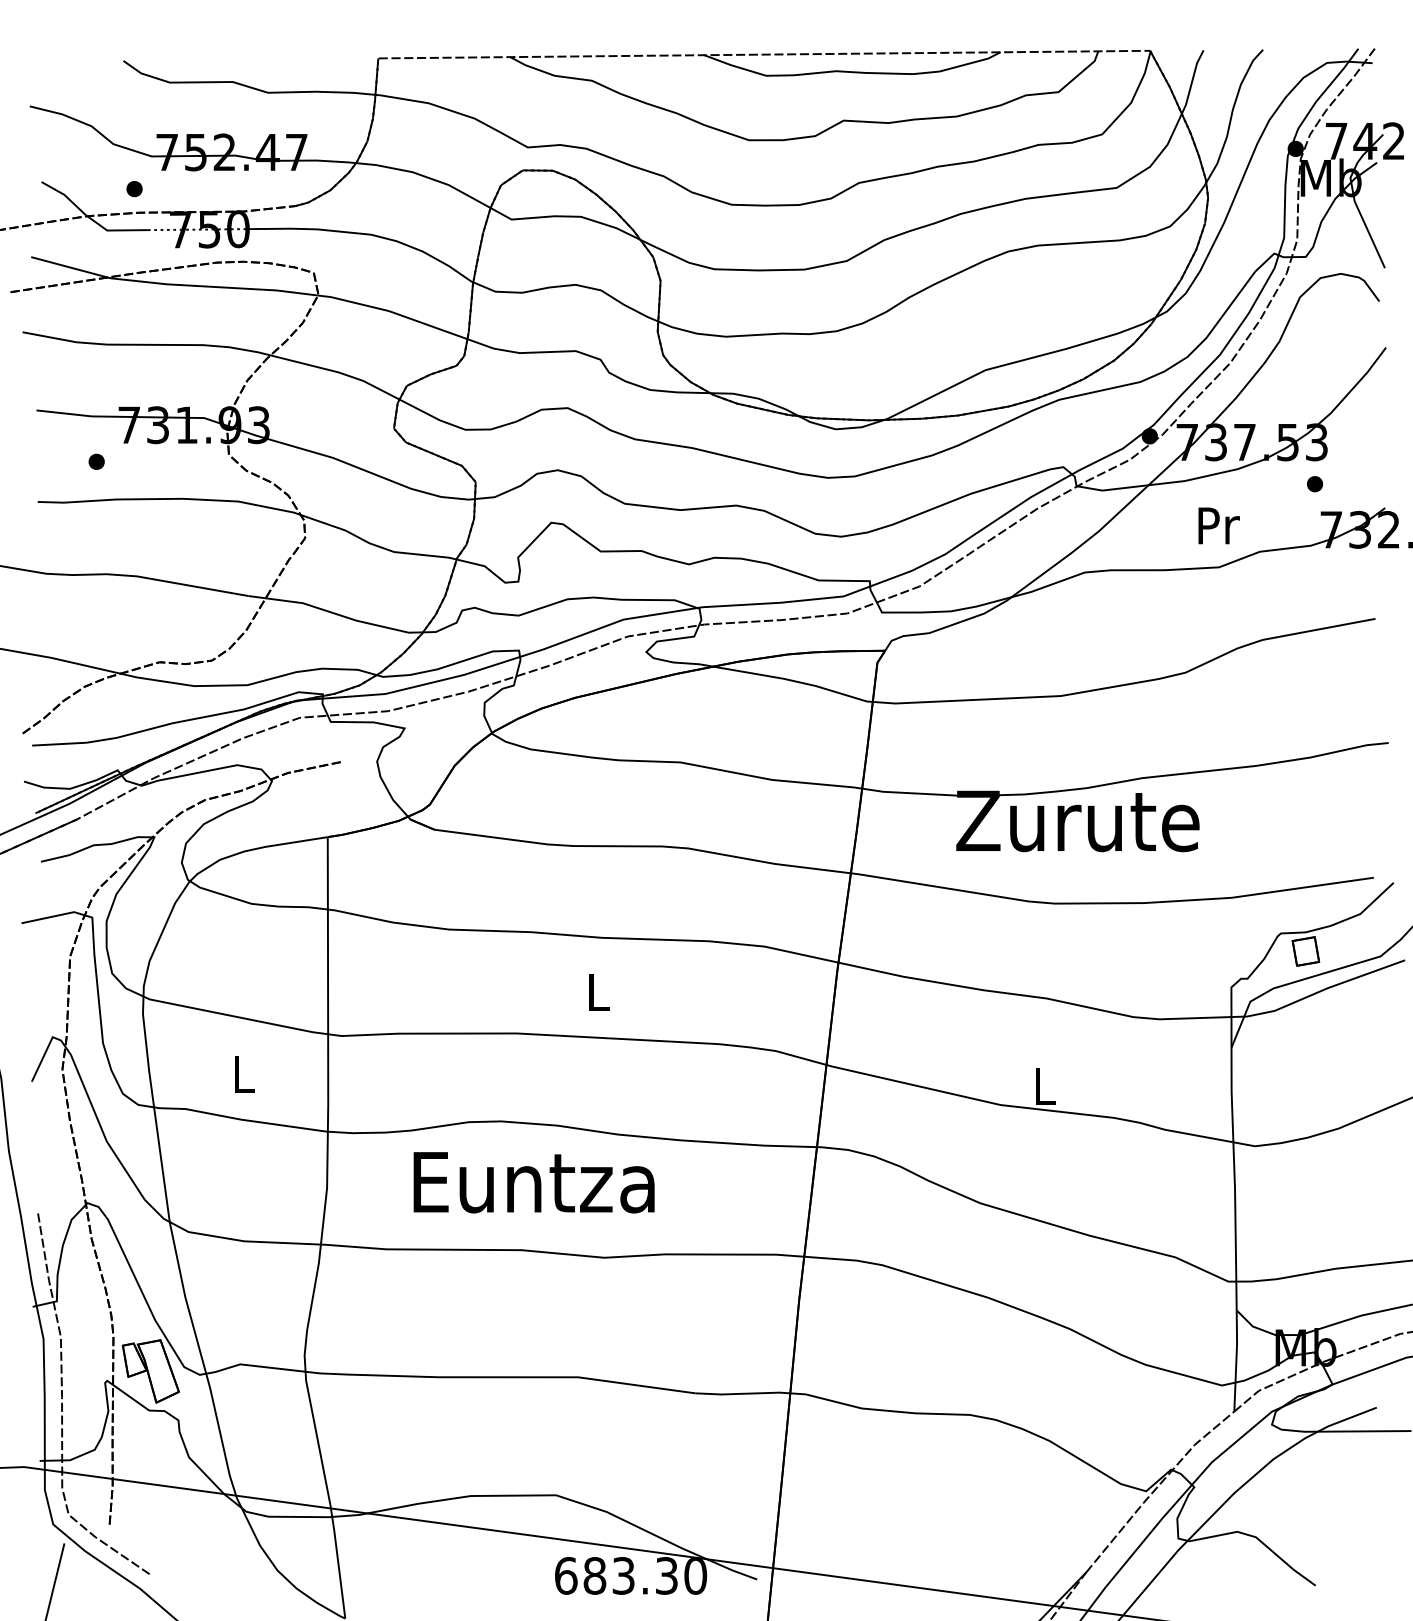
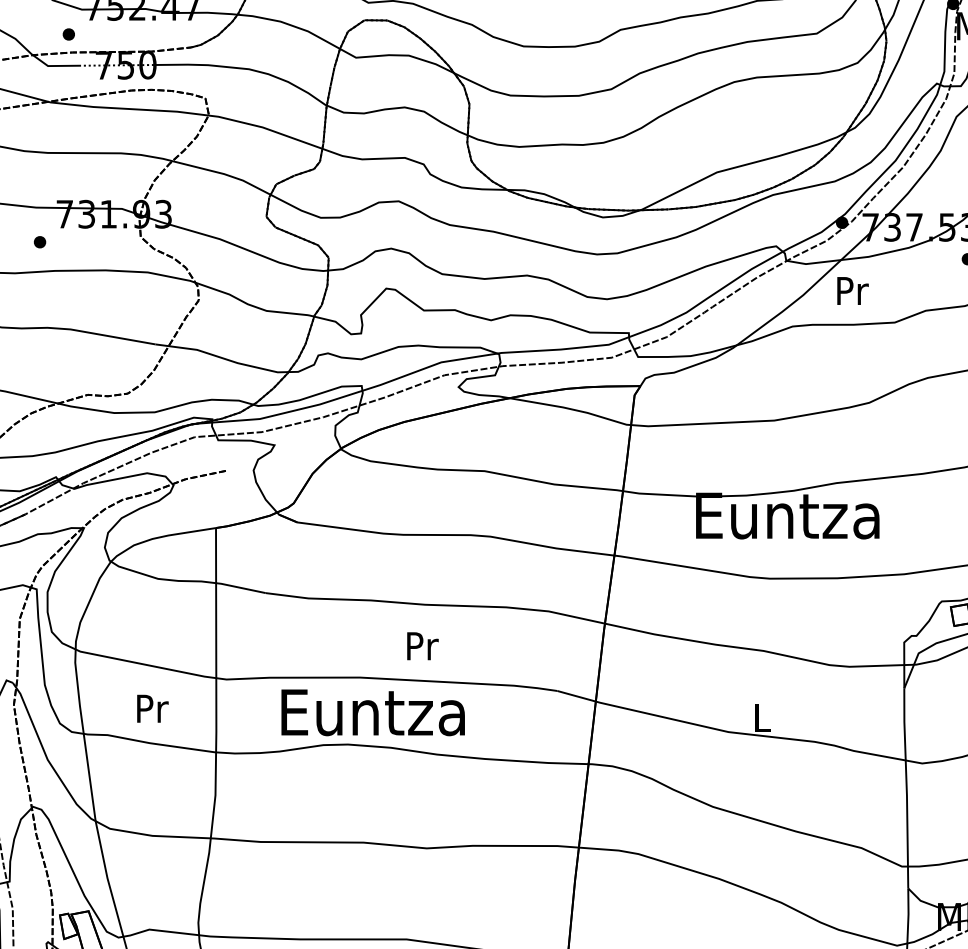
text: (1218, 525) -> (852, 290), moved
text: (1077, 821) -> (787, 516), Zurute -> Euntza
text: (599, 992) -> (422, 646), L -> Pr
text: (244, 1074) -> (152, 708), L -> Pr
text: (533, 1182) -> (372, 712), moved

